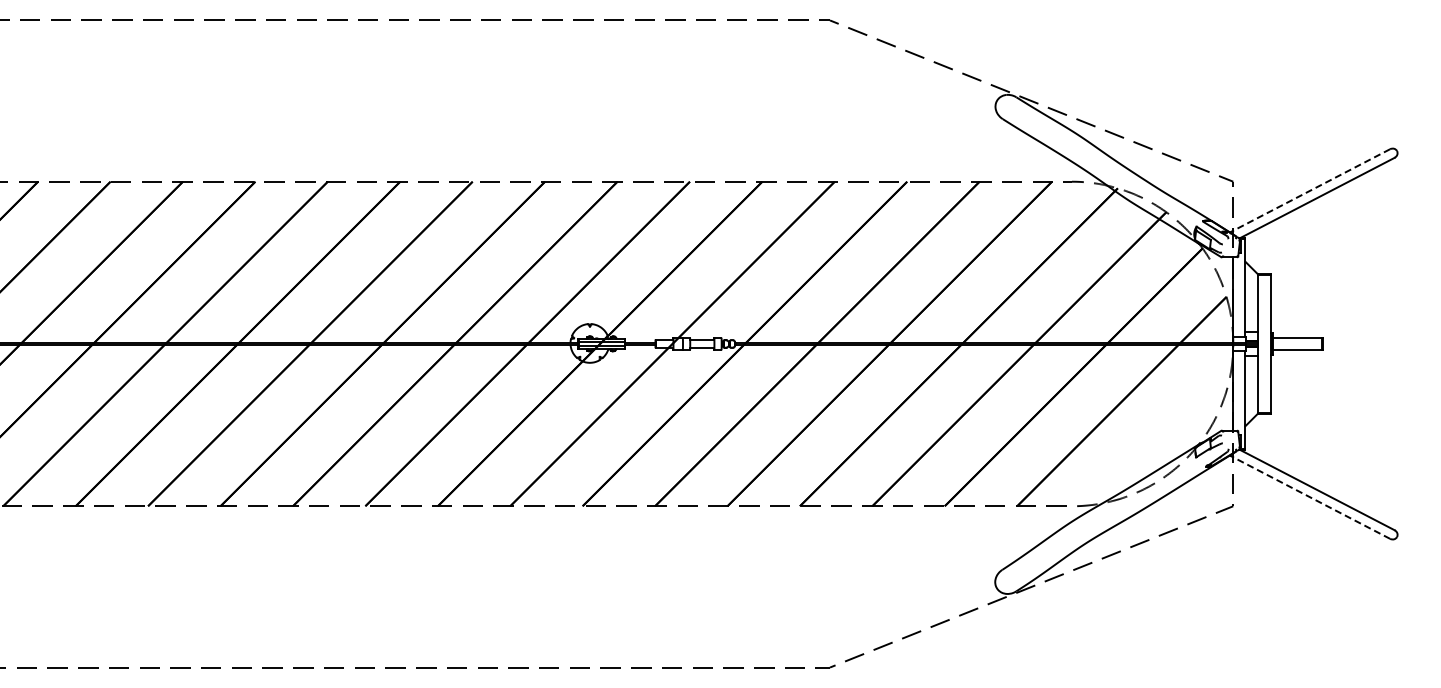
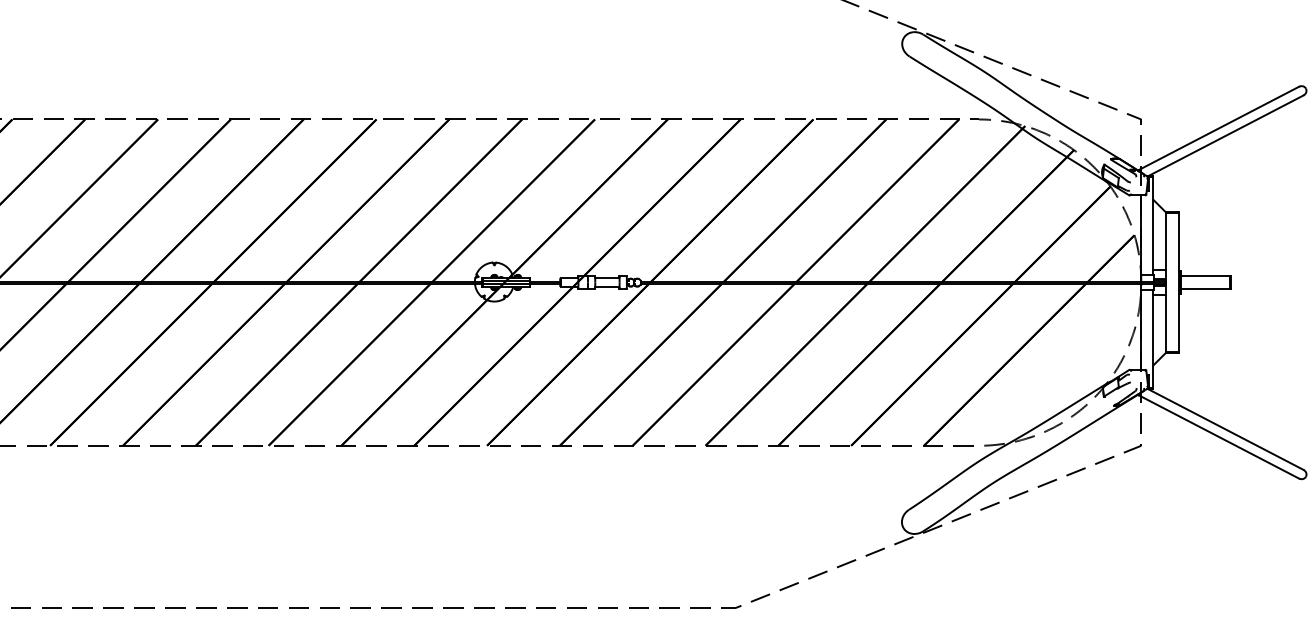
line: (1309, 191) -> (1217, 129), dashed -> solid
line: (1309, 496) -> (1217, 435), dashed -> solid

